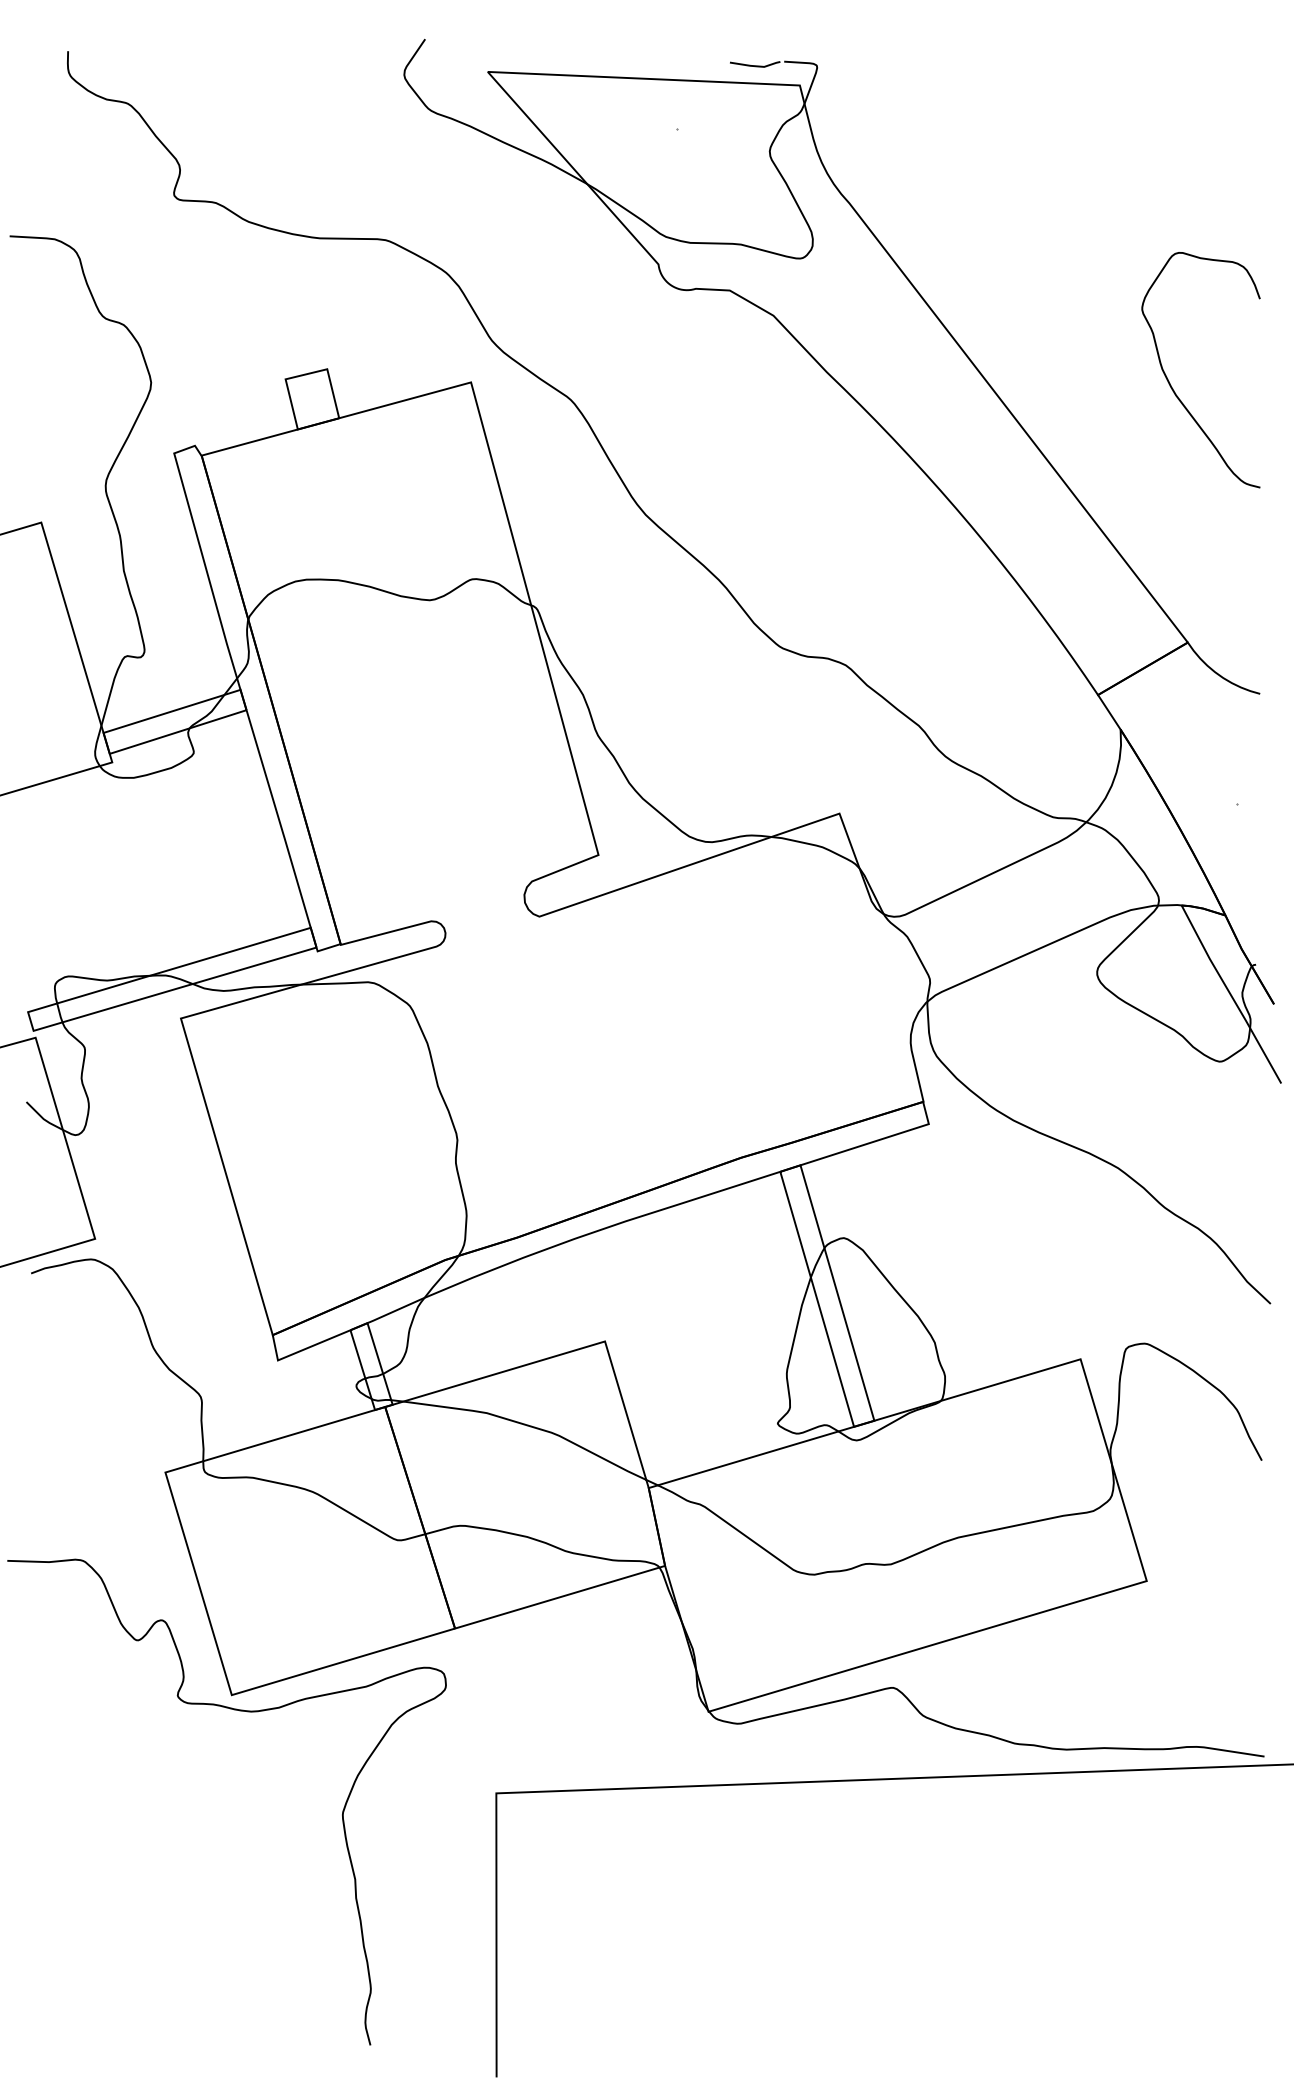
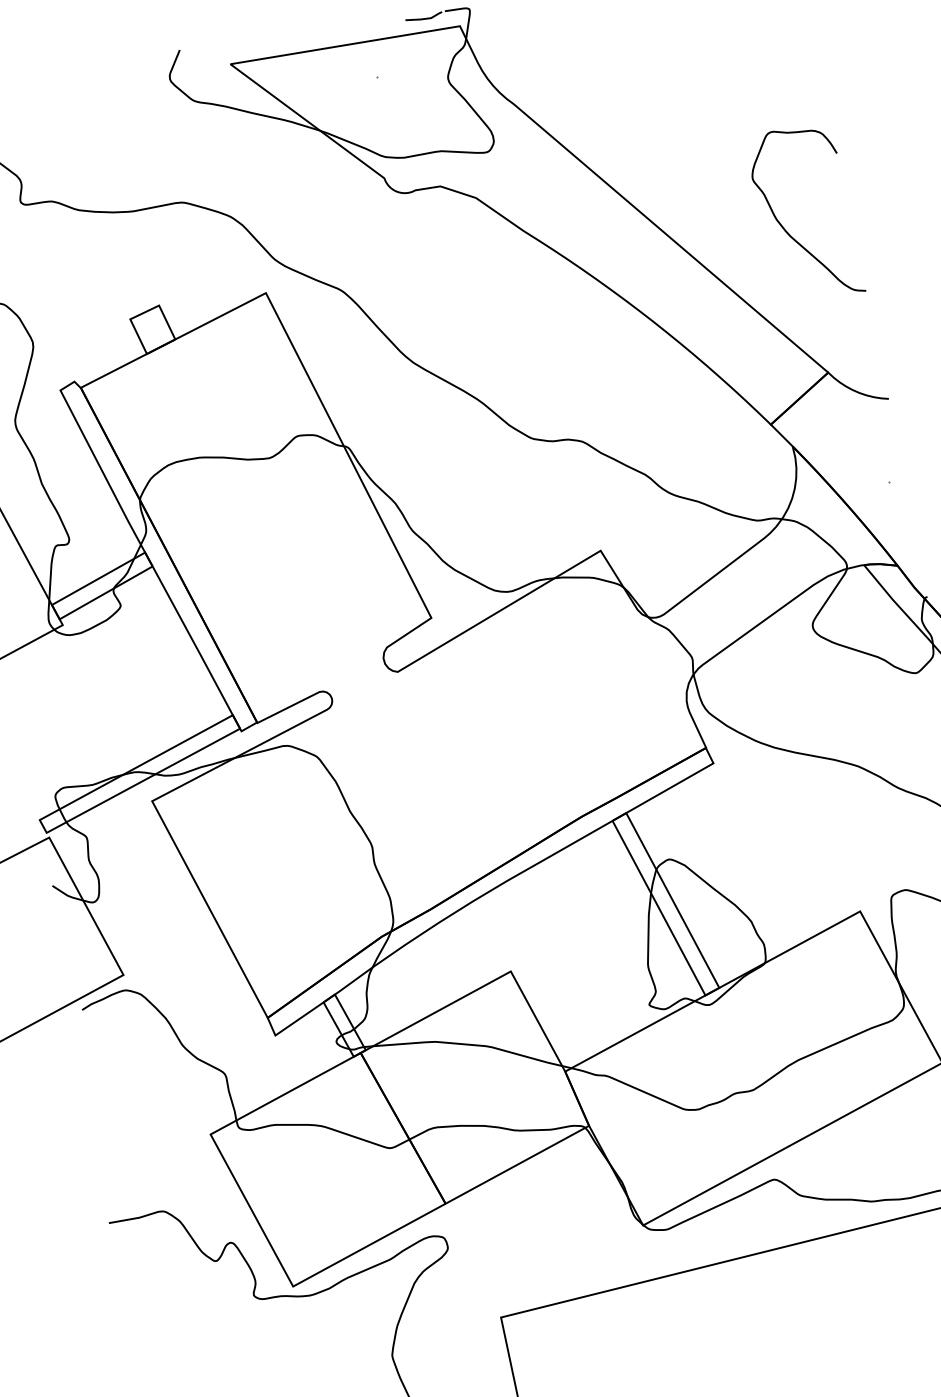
curve: (1173, 388) -> (787, 231), moved

